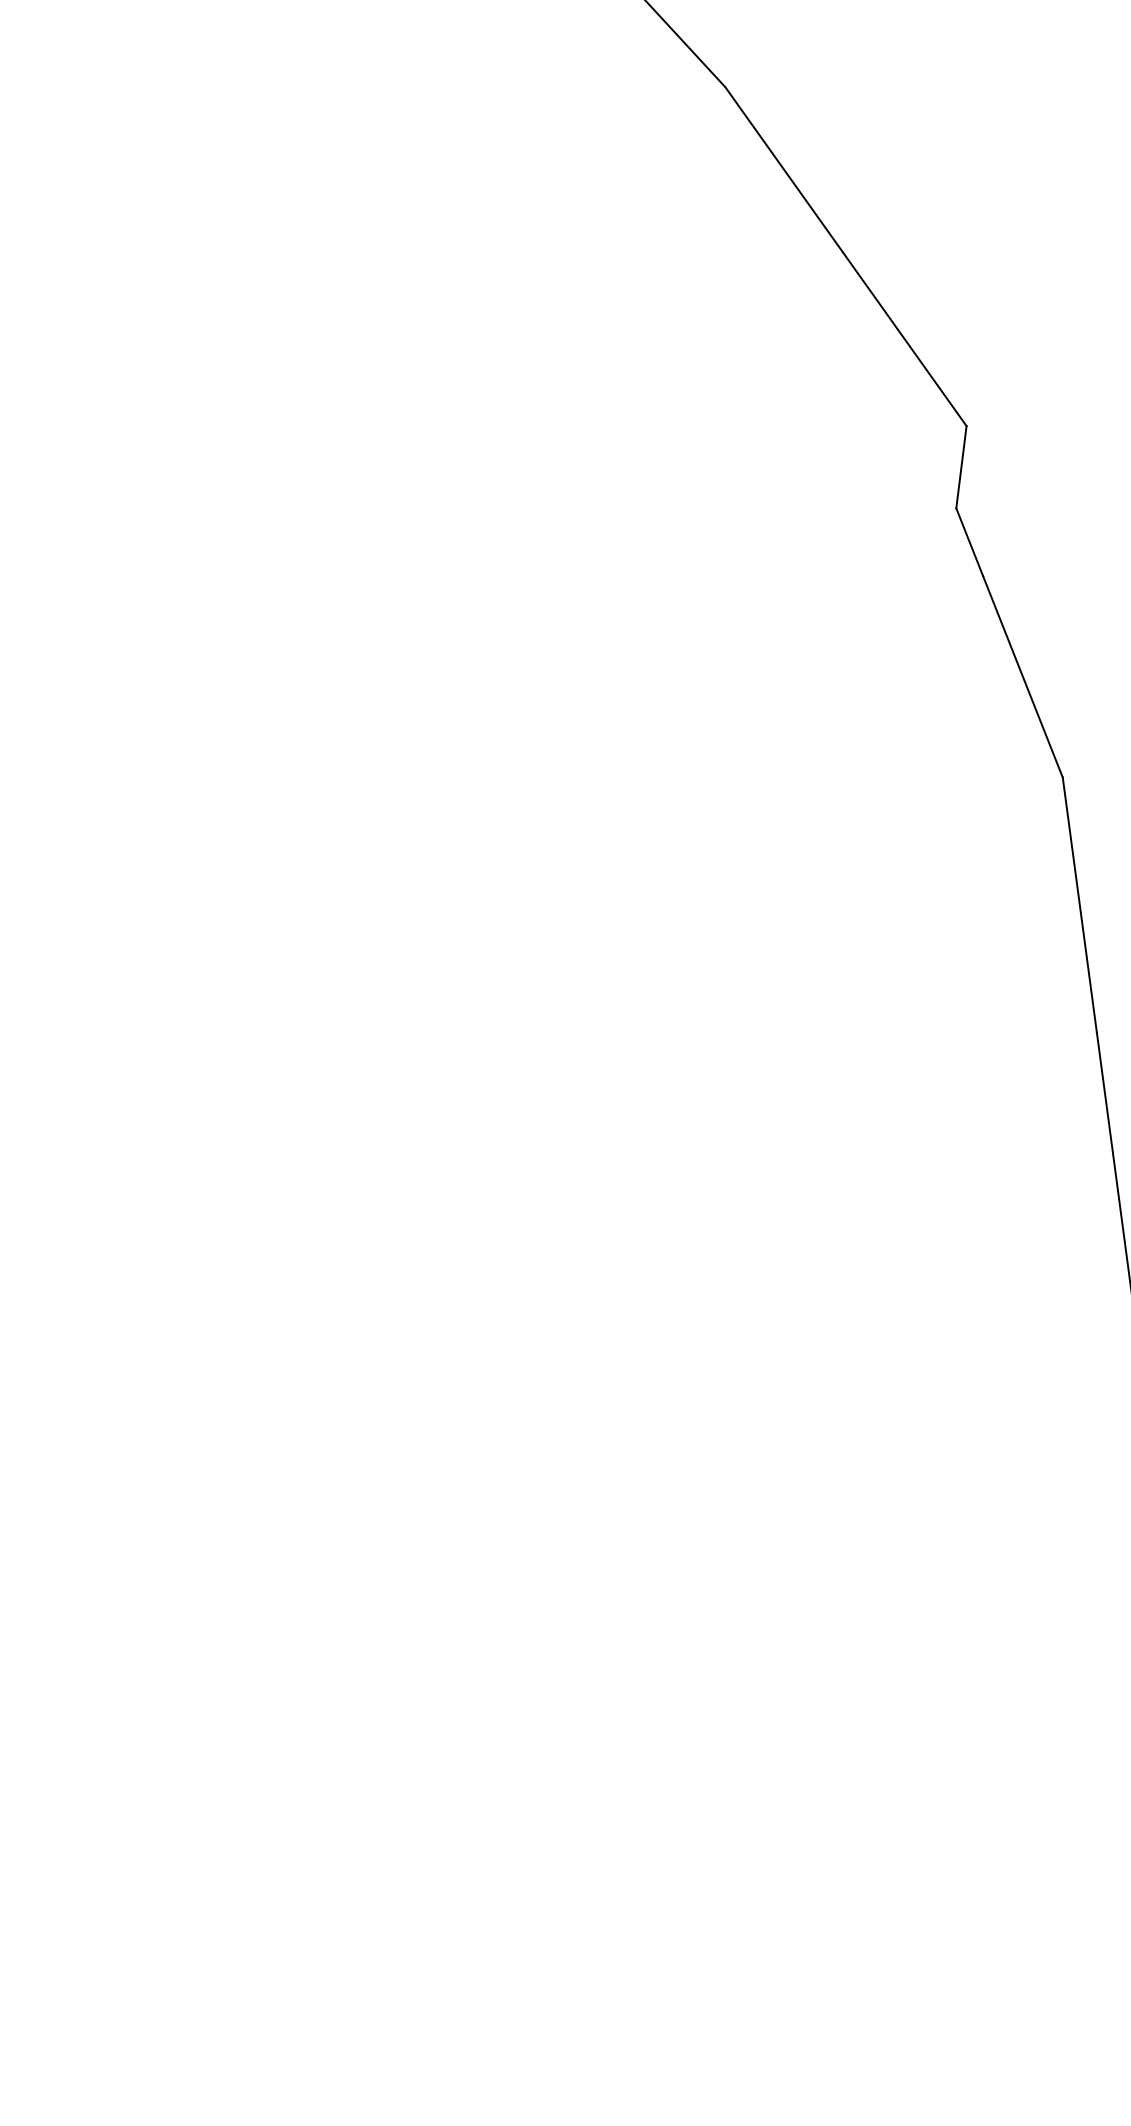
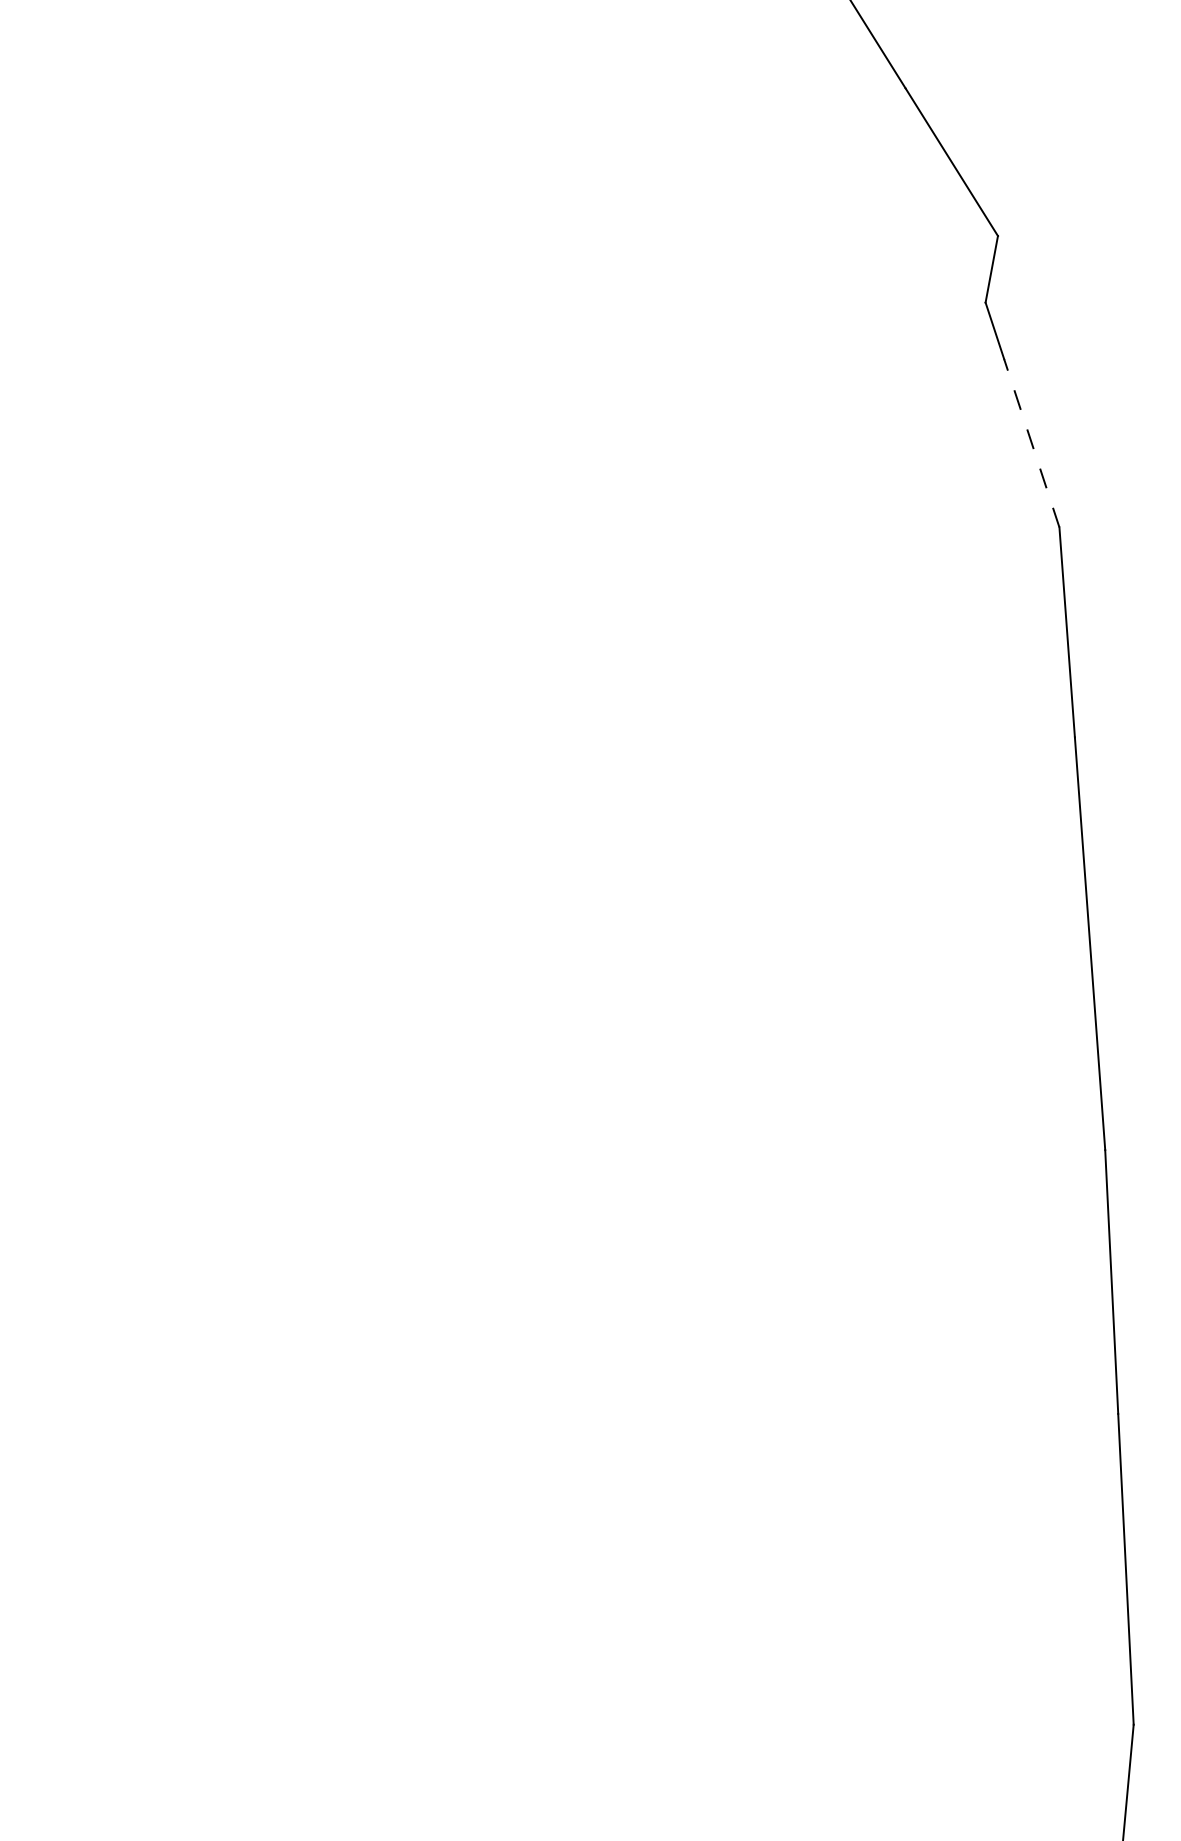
line: (1022, 677) -> (1031, 443), solid -> dashed

